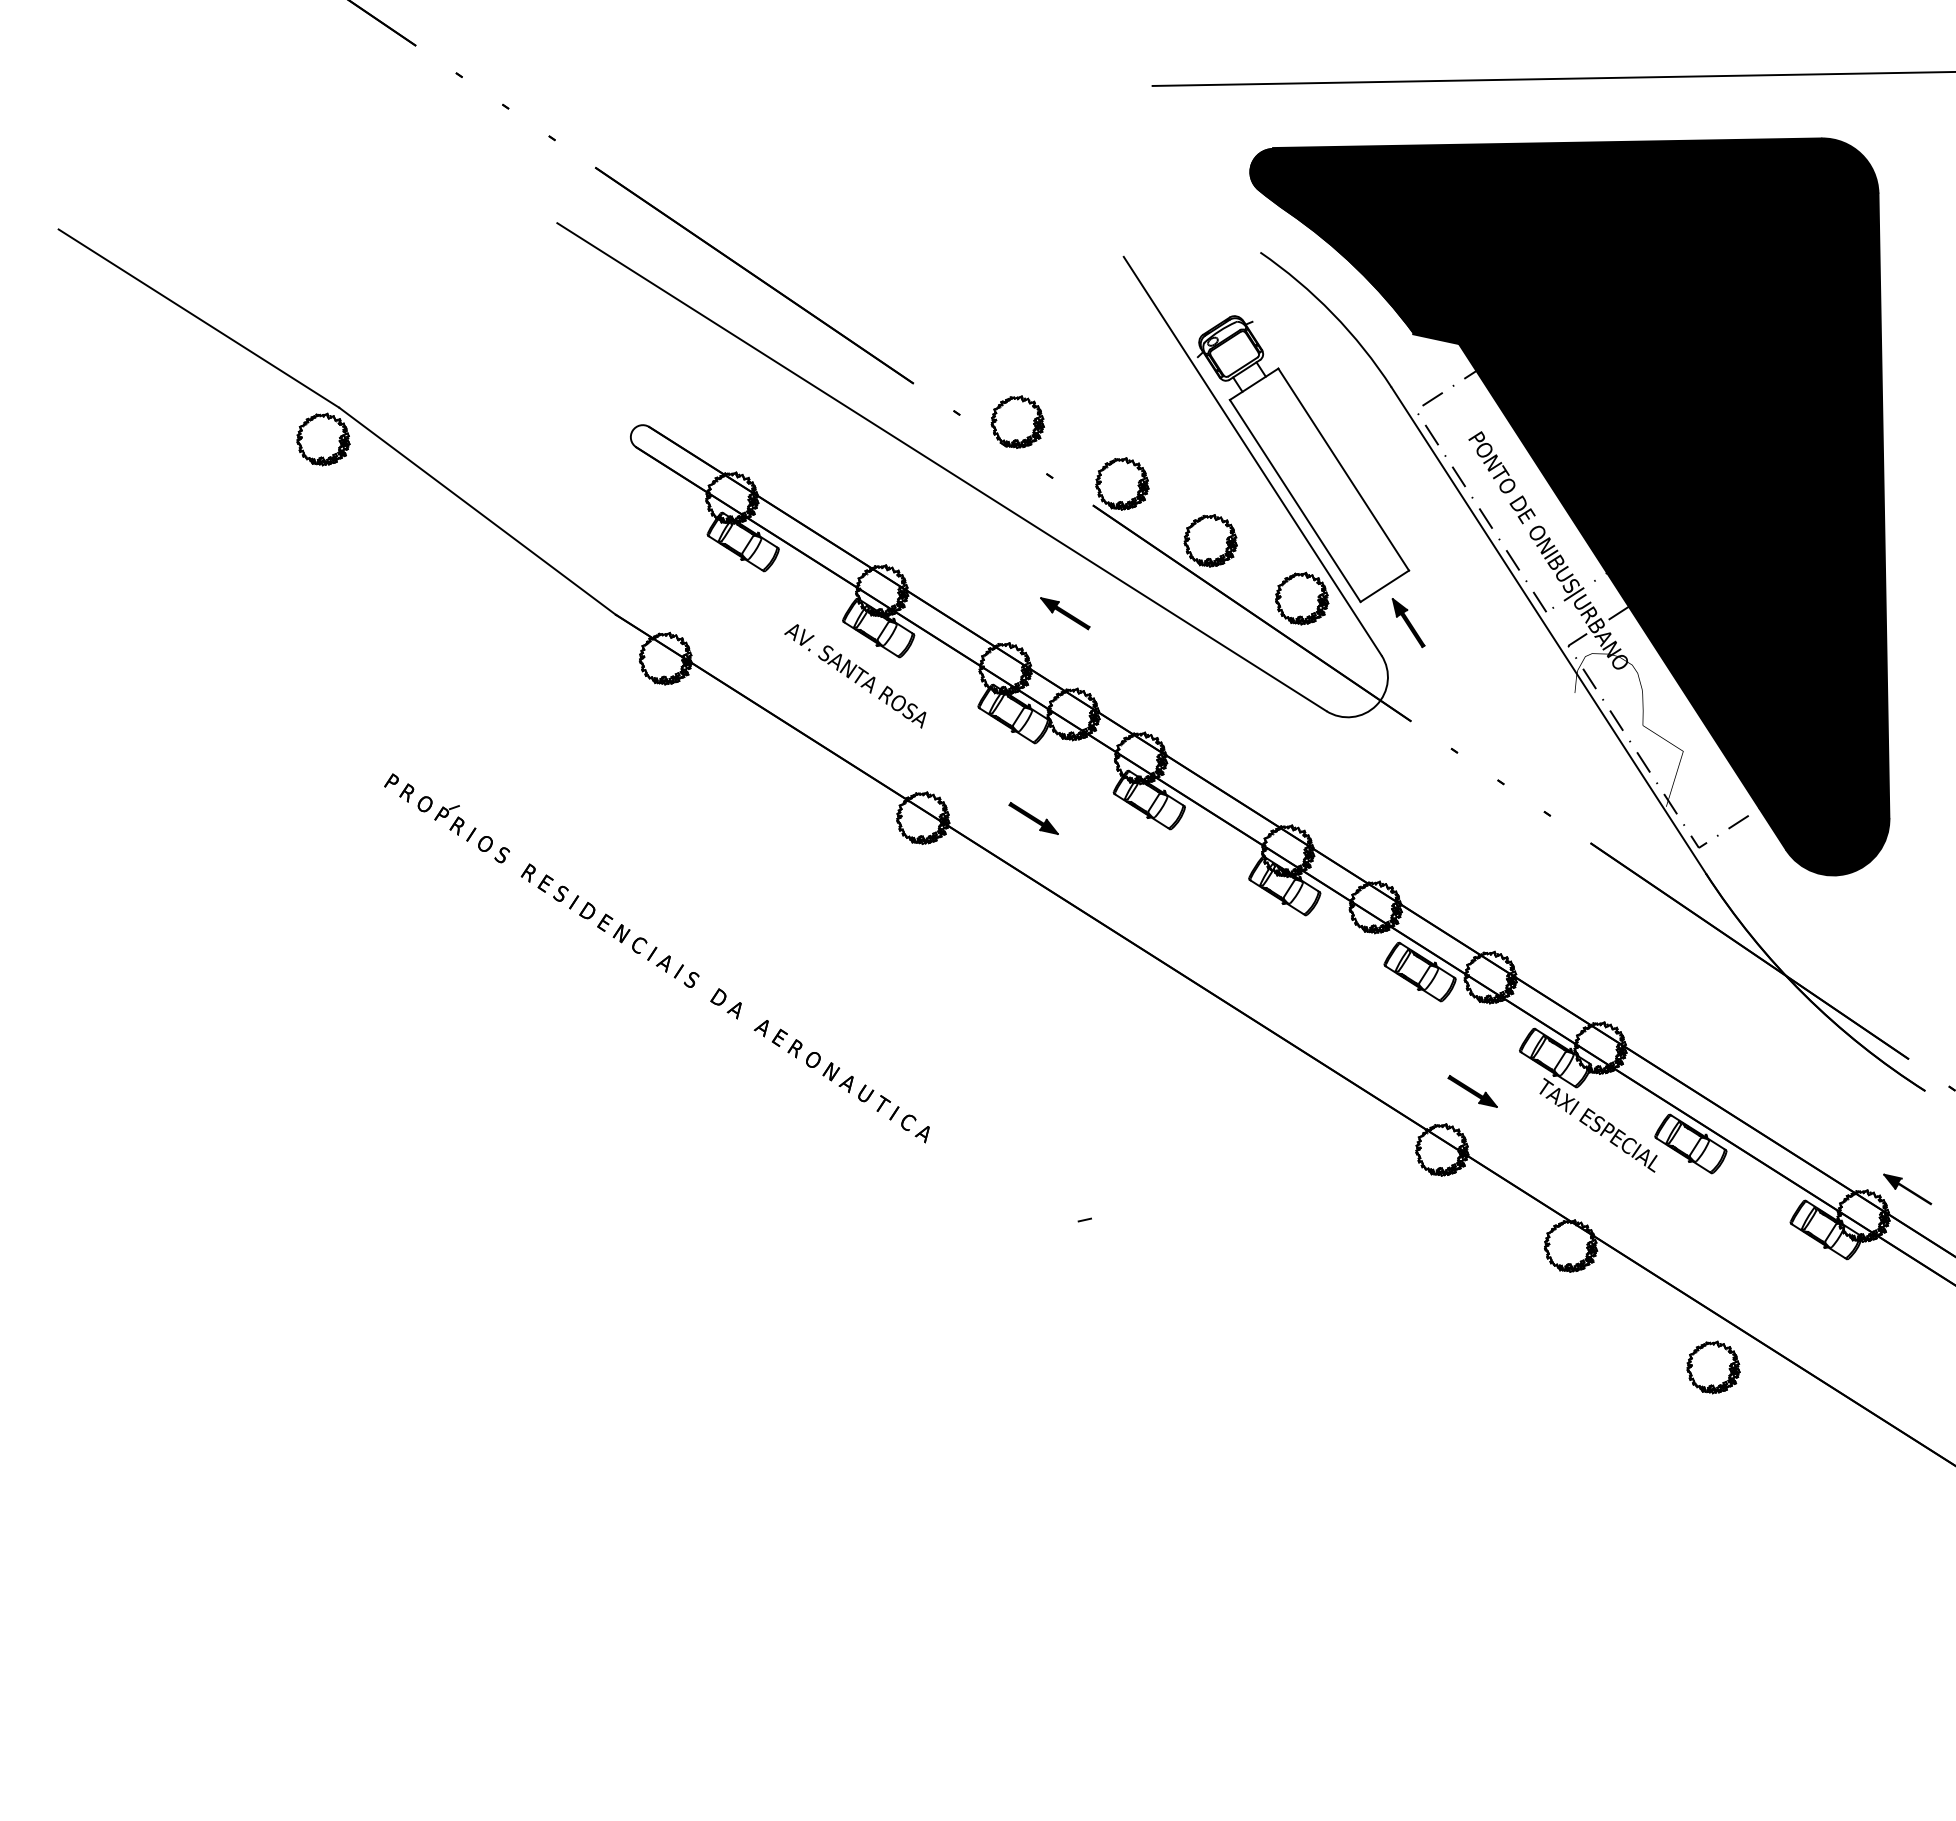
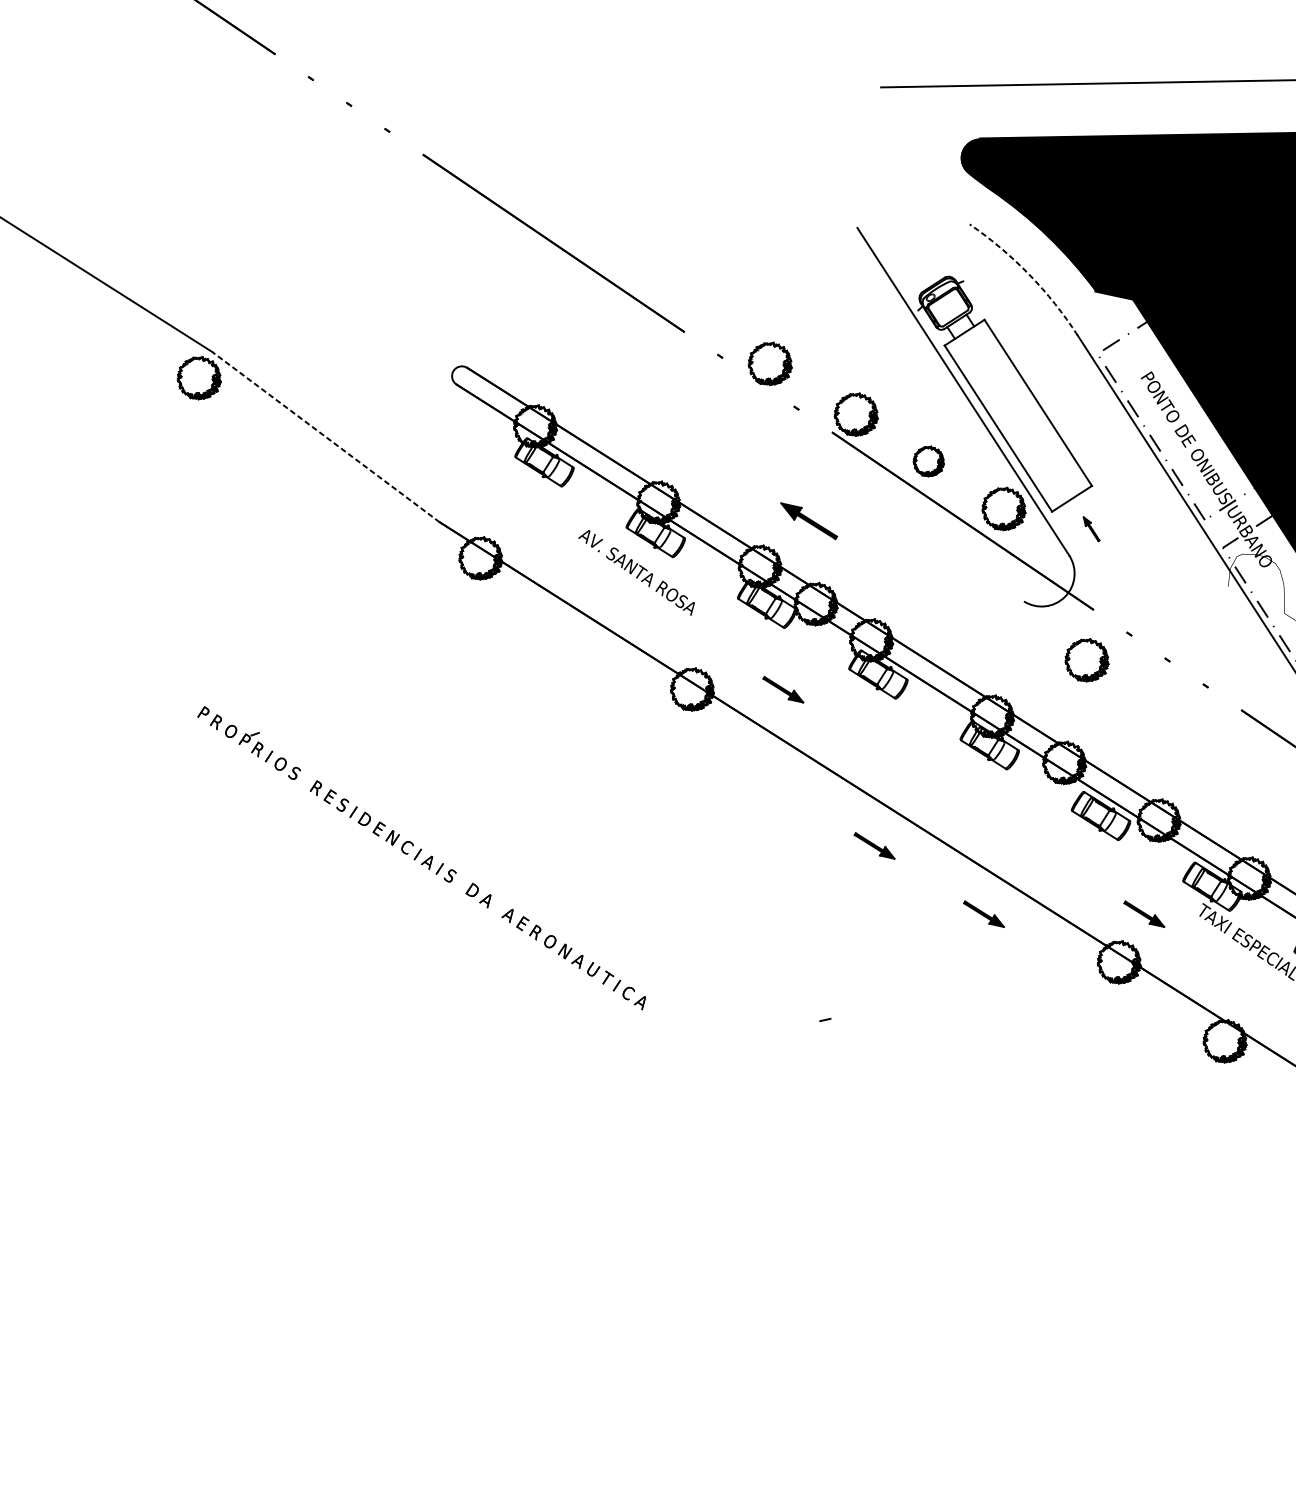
arc: (1332, 313) -> (1029, 274), solid -> dashed
line: (941, 467) -> (707, 401), removed
line: (477, 511) -> (325, 437), solid -> dashed
part: (1210, 540) -> (928, 461), size x0.7
part: (1065, 613) -> (809, 521), size x1.4
part: (1408, 623) -> (1091, 529), size x0.6
part: (1403, 782) -> (1087, 660), added
part: (656, 958) -> (421, 858), moved
part: (1144, 1008) -> (874, 846), added
part: (1277, 1091) -> (983, 914), added

